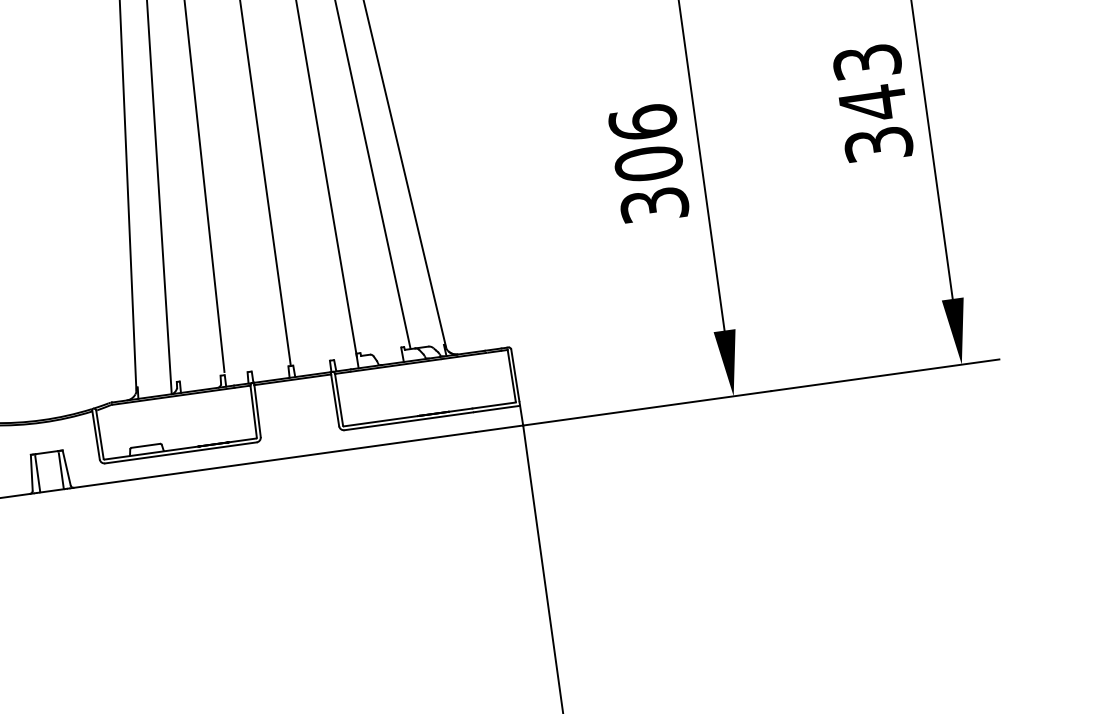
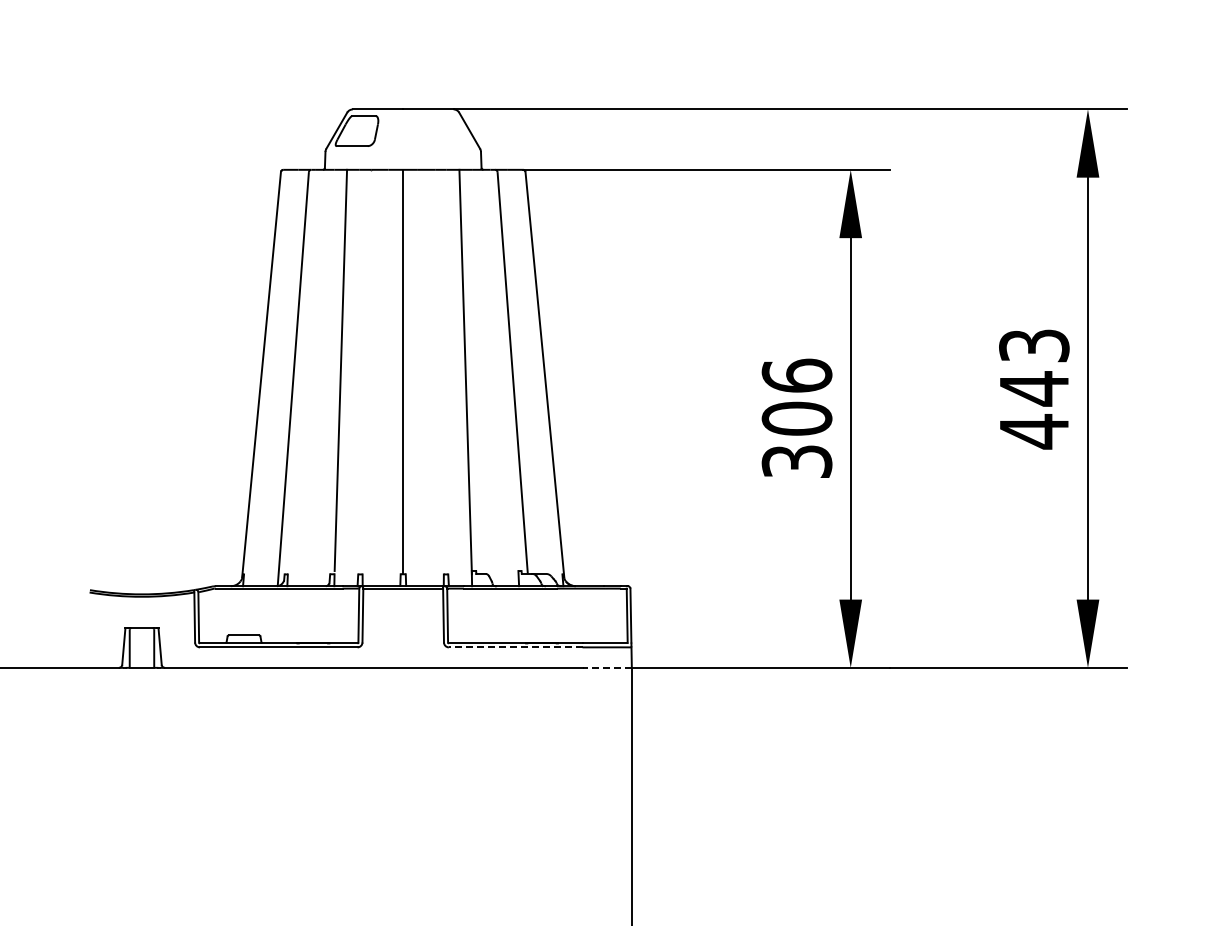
text: (878, 144) -> (1034, 431), 343 -> 443
line: (408, 421) -> (515, 647), solid -> dashed
line: (498, 428) -> (606, 667), solid -> dashed

